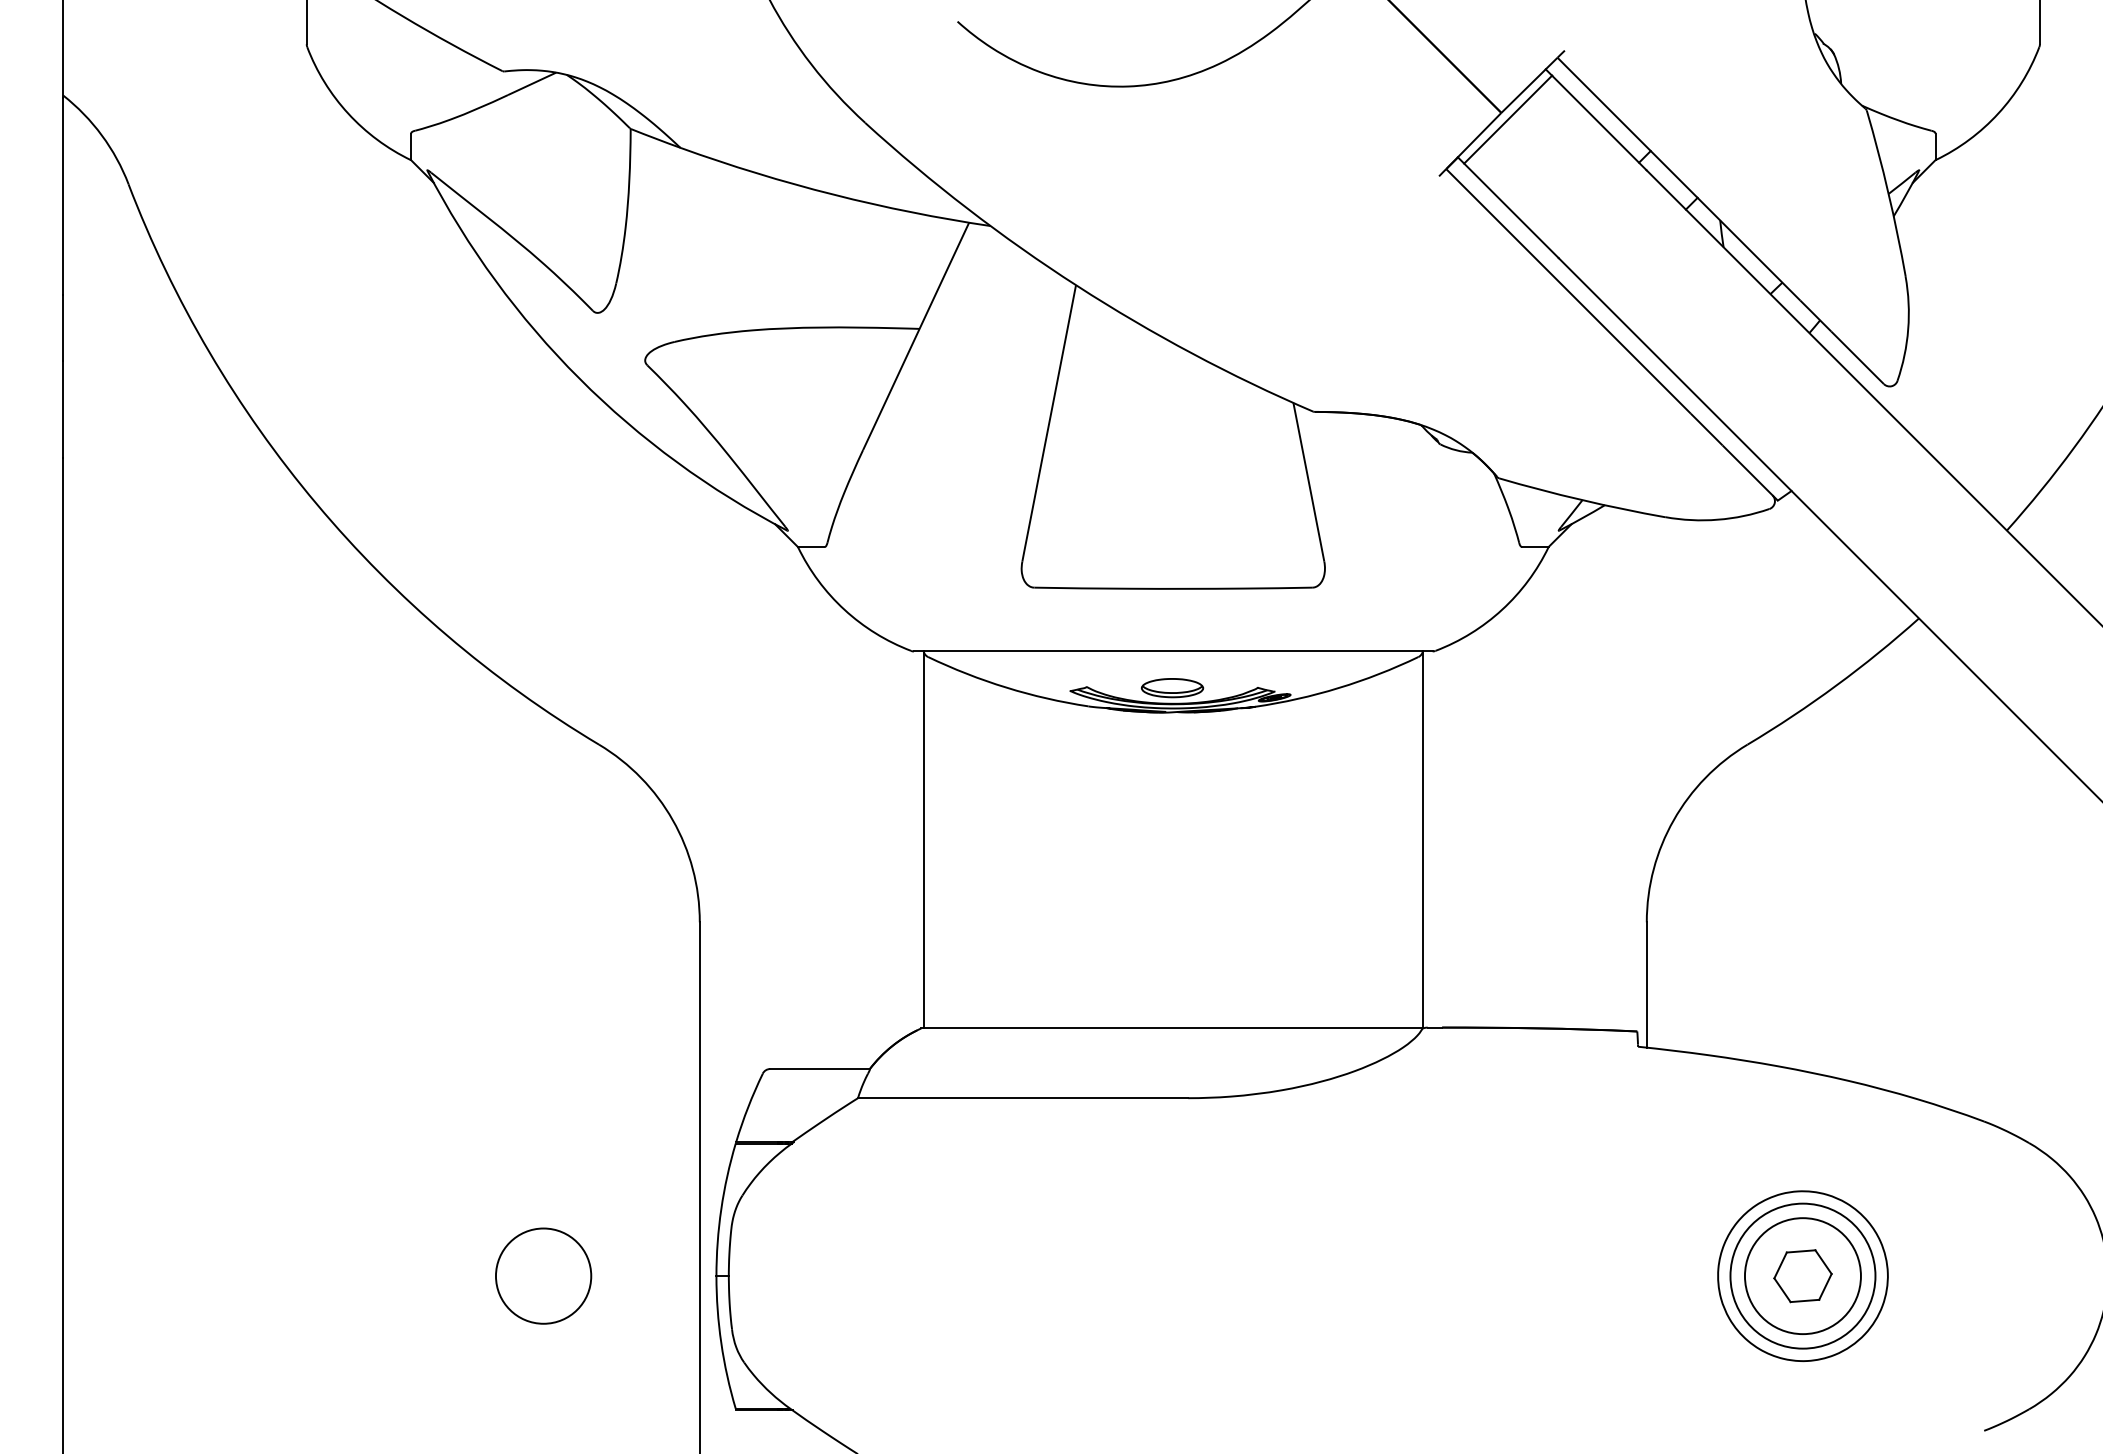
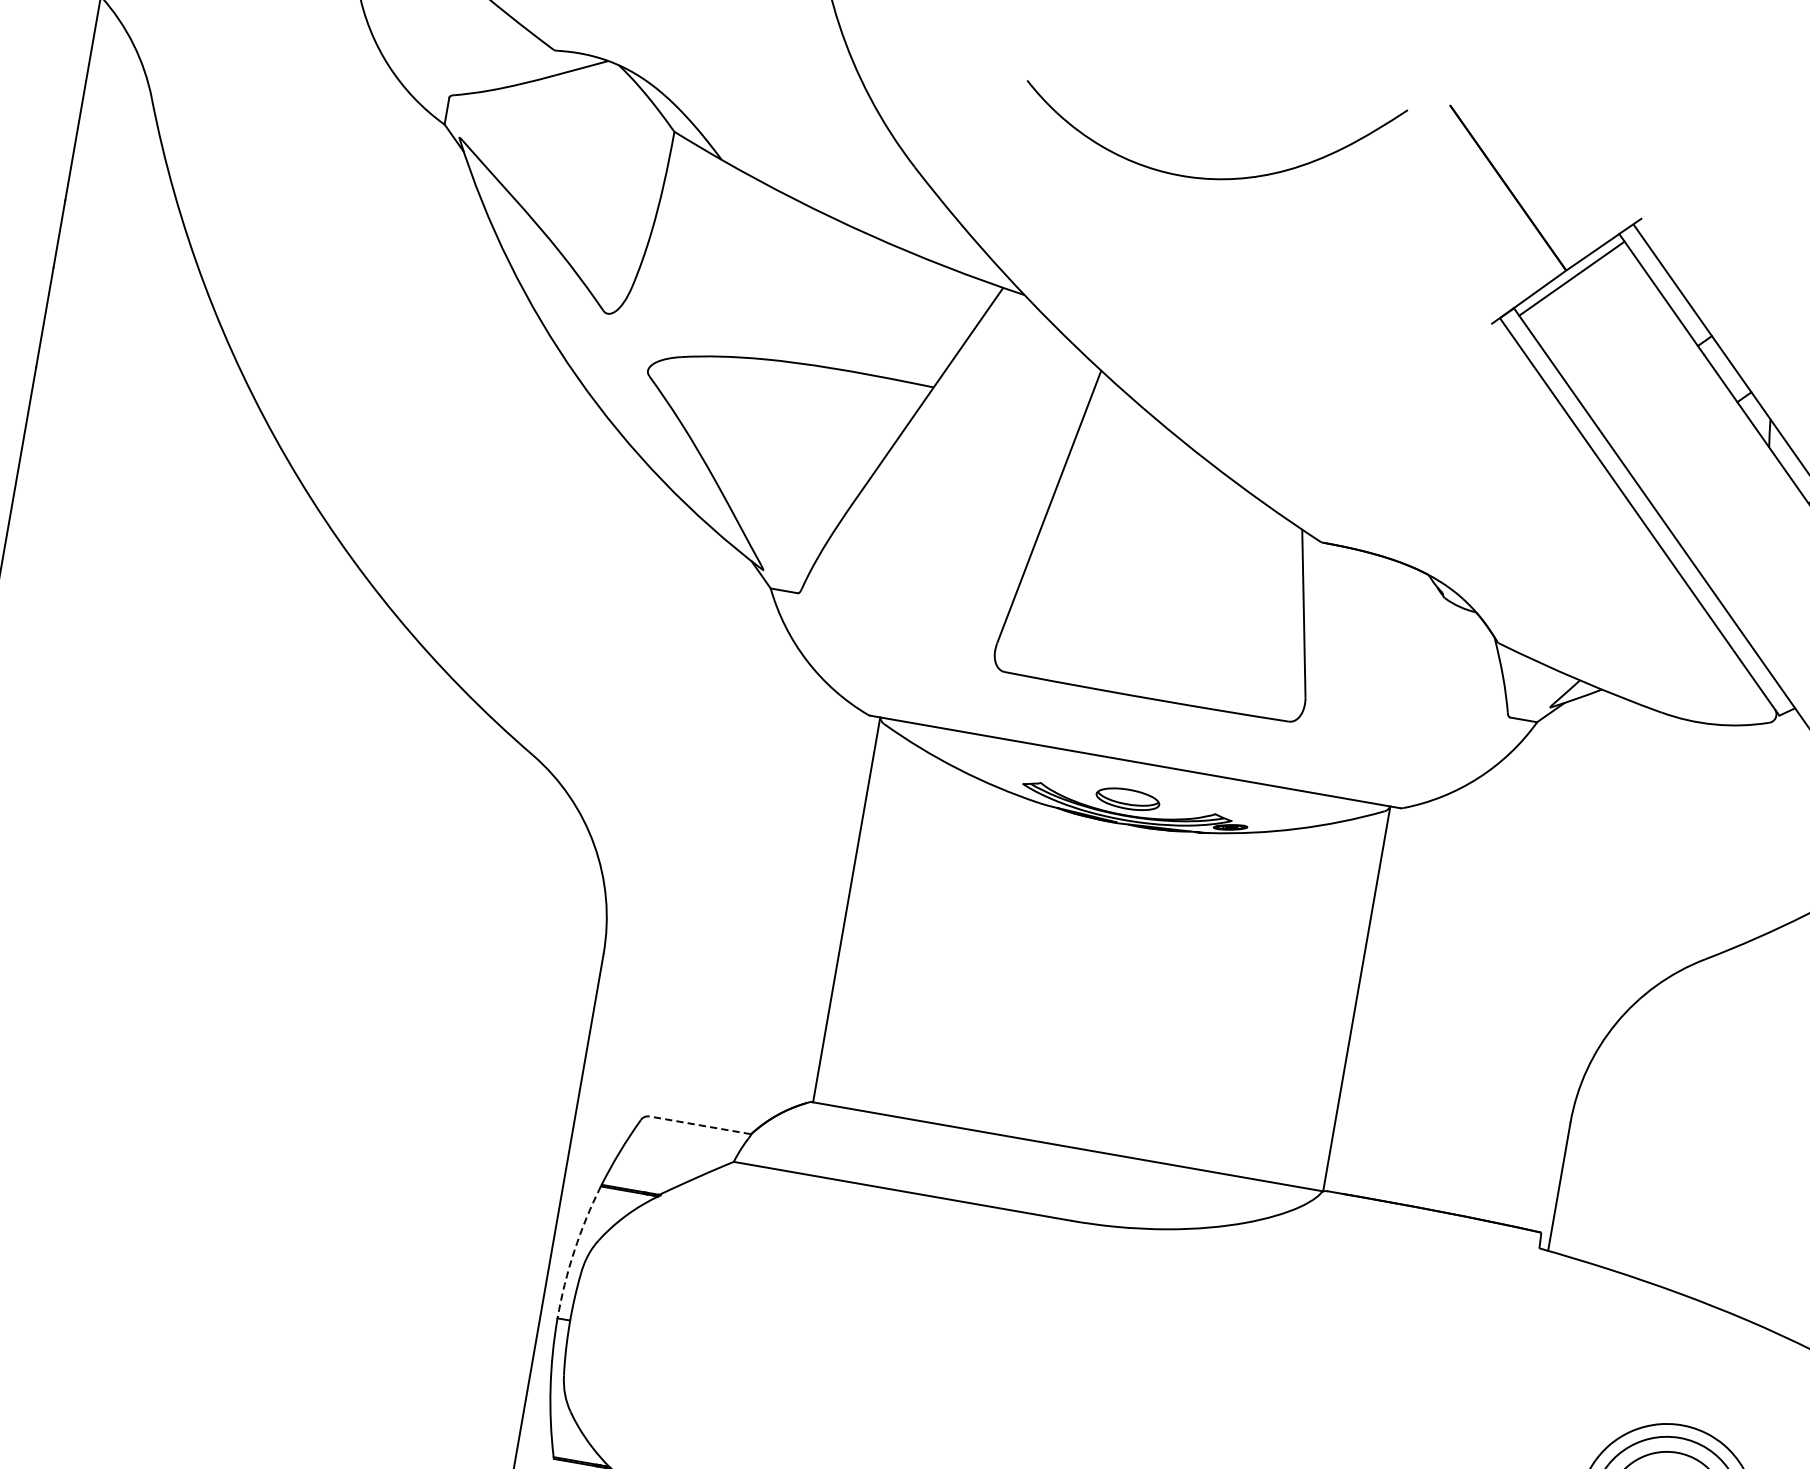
line: (819, 1069) -> (699, 1125), solid -> dashed
arc: (721, 1209) -> (574, 1251), solid -> dashed
circle: (543, 1275) -> (381, 1286), removed

